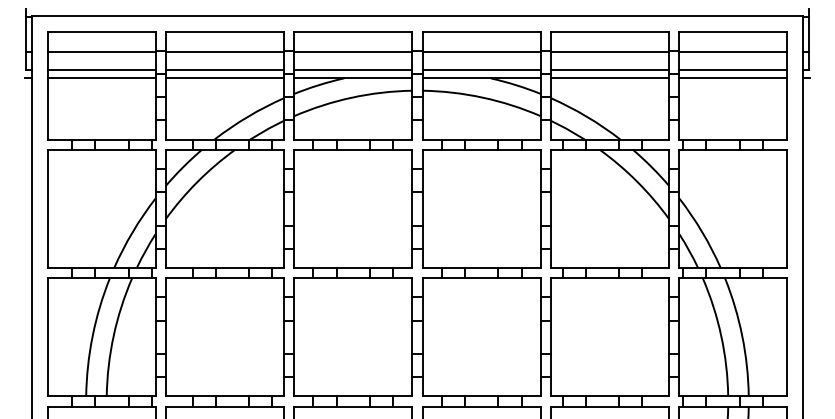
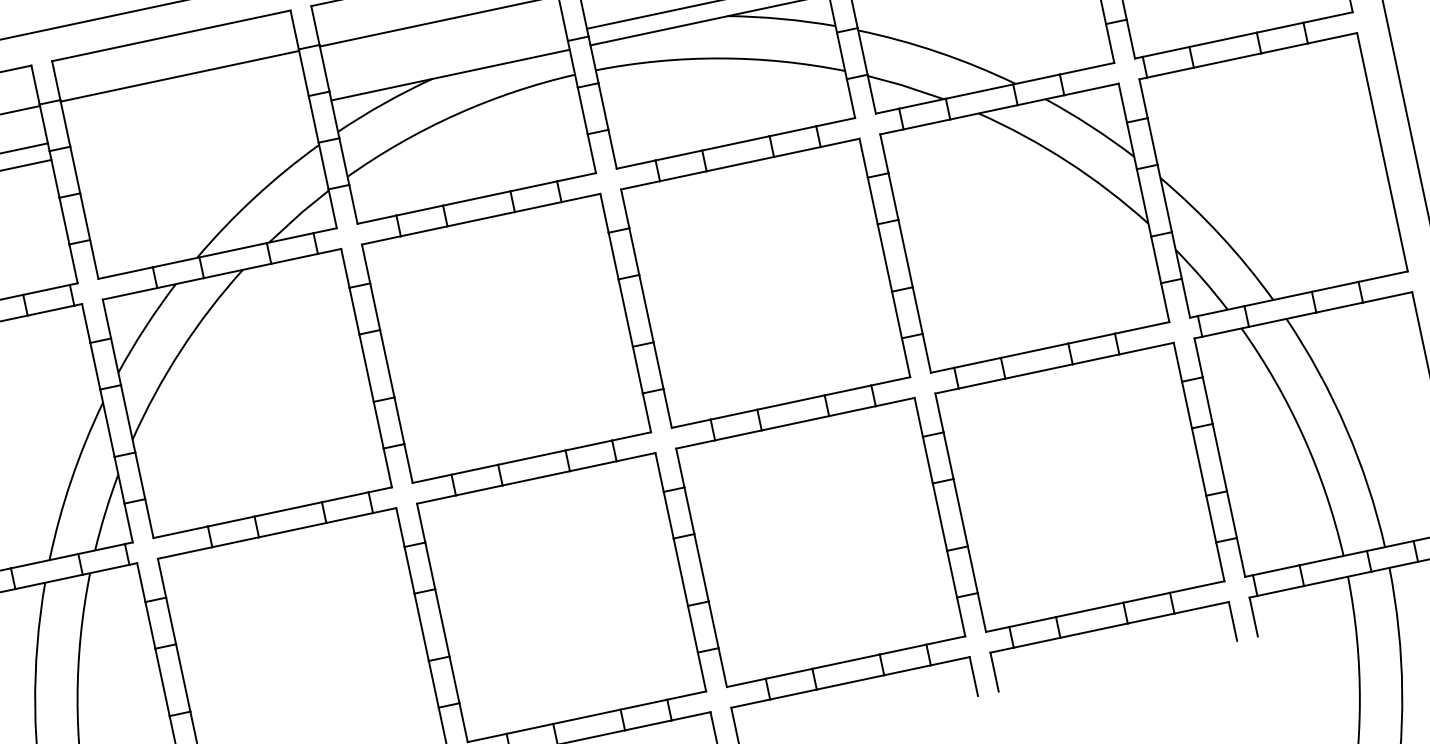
line: (224, 70) -> (187, 114), removed
line: (353, 70) -> (447, 59), removed
line: (224, 78) -> (190, 130), removed

